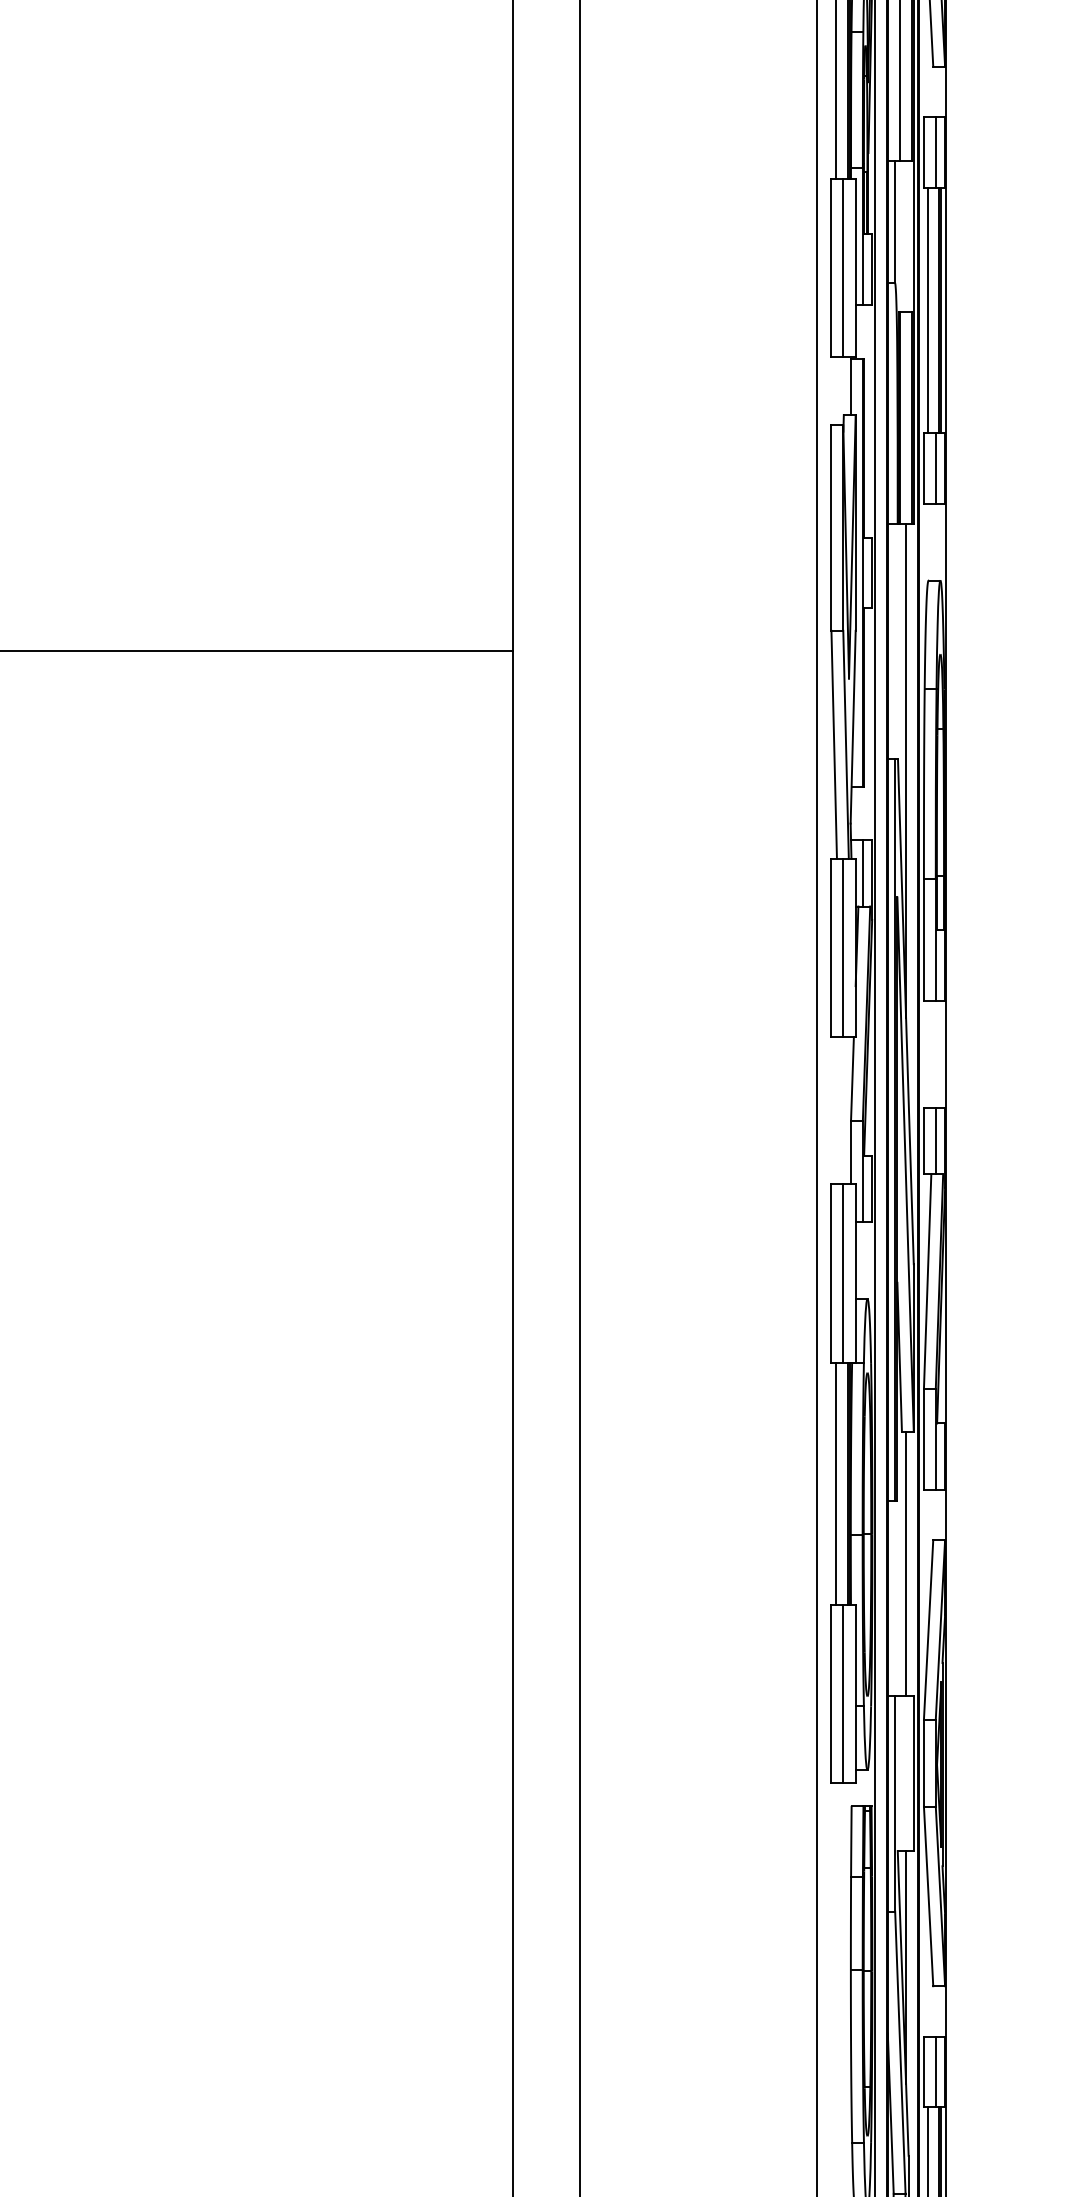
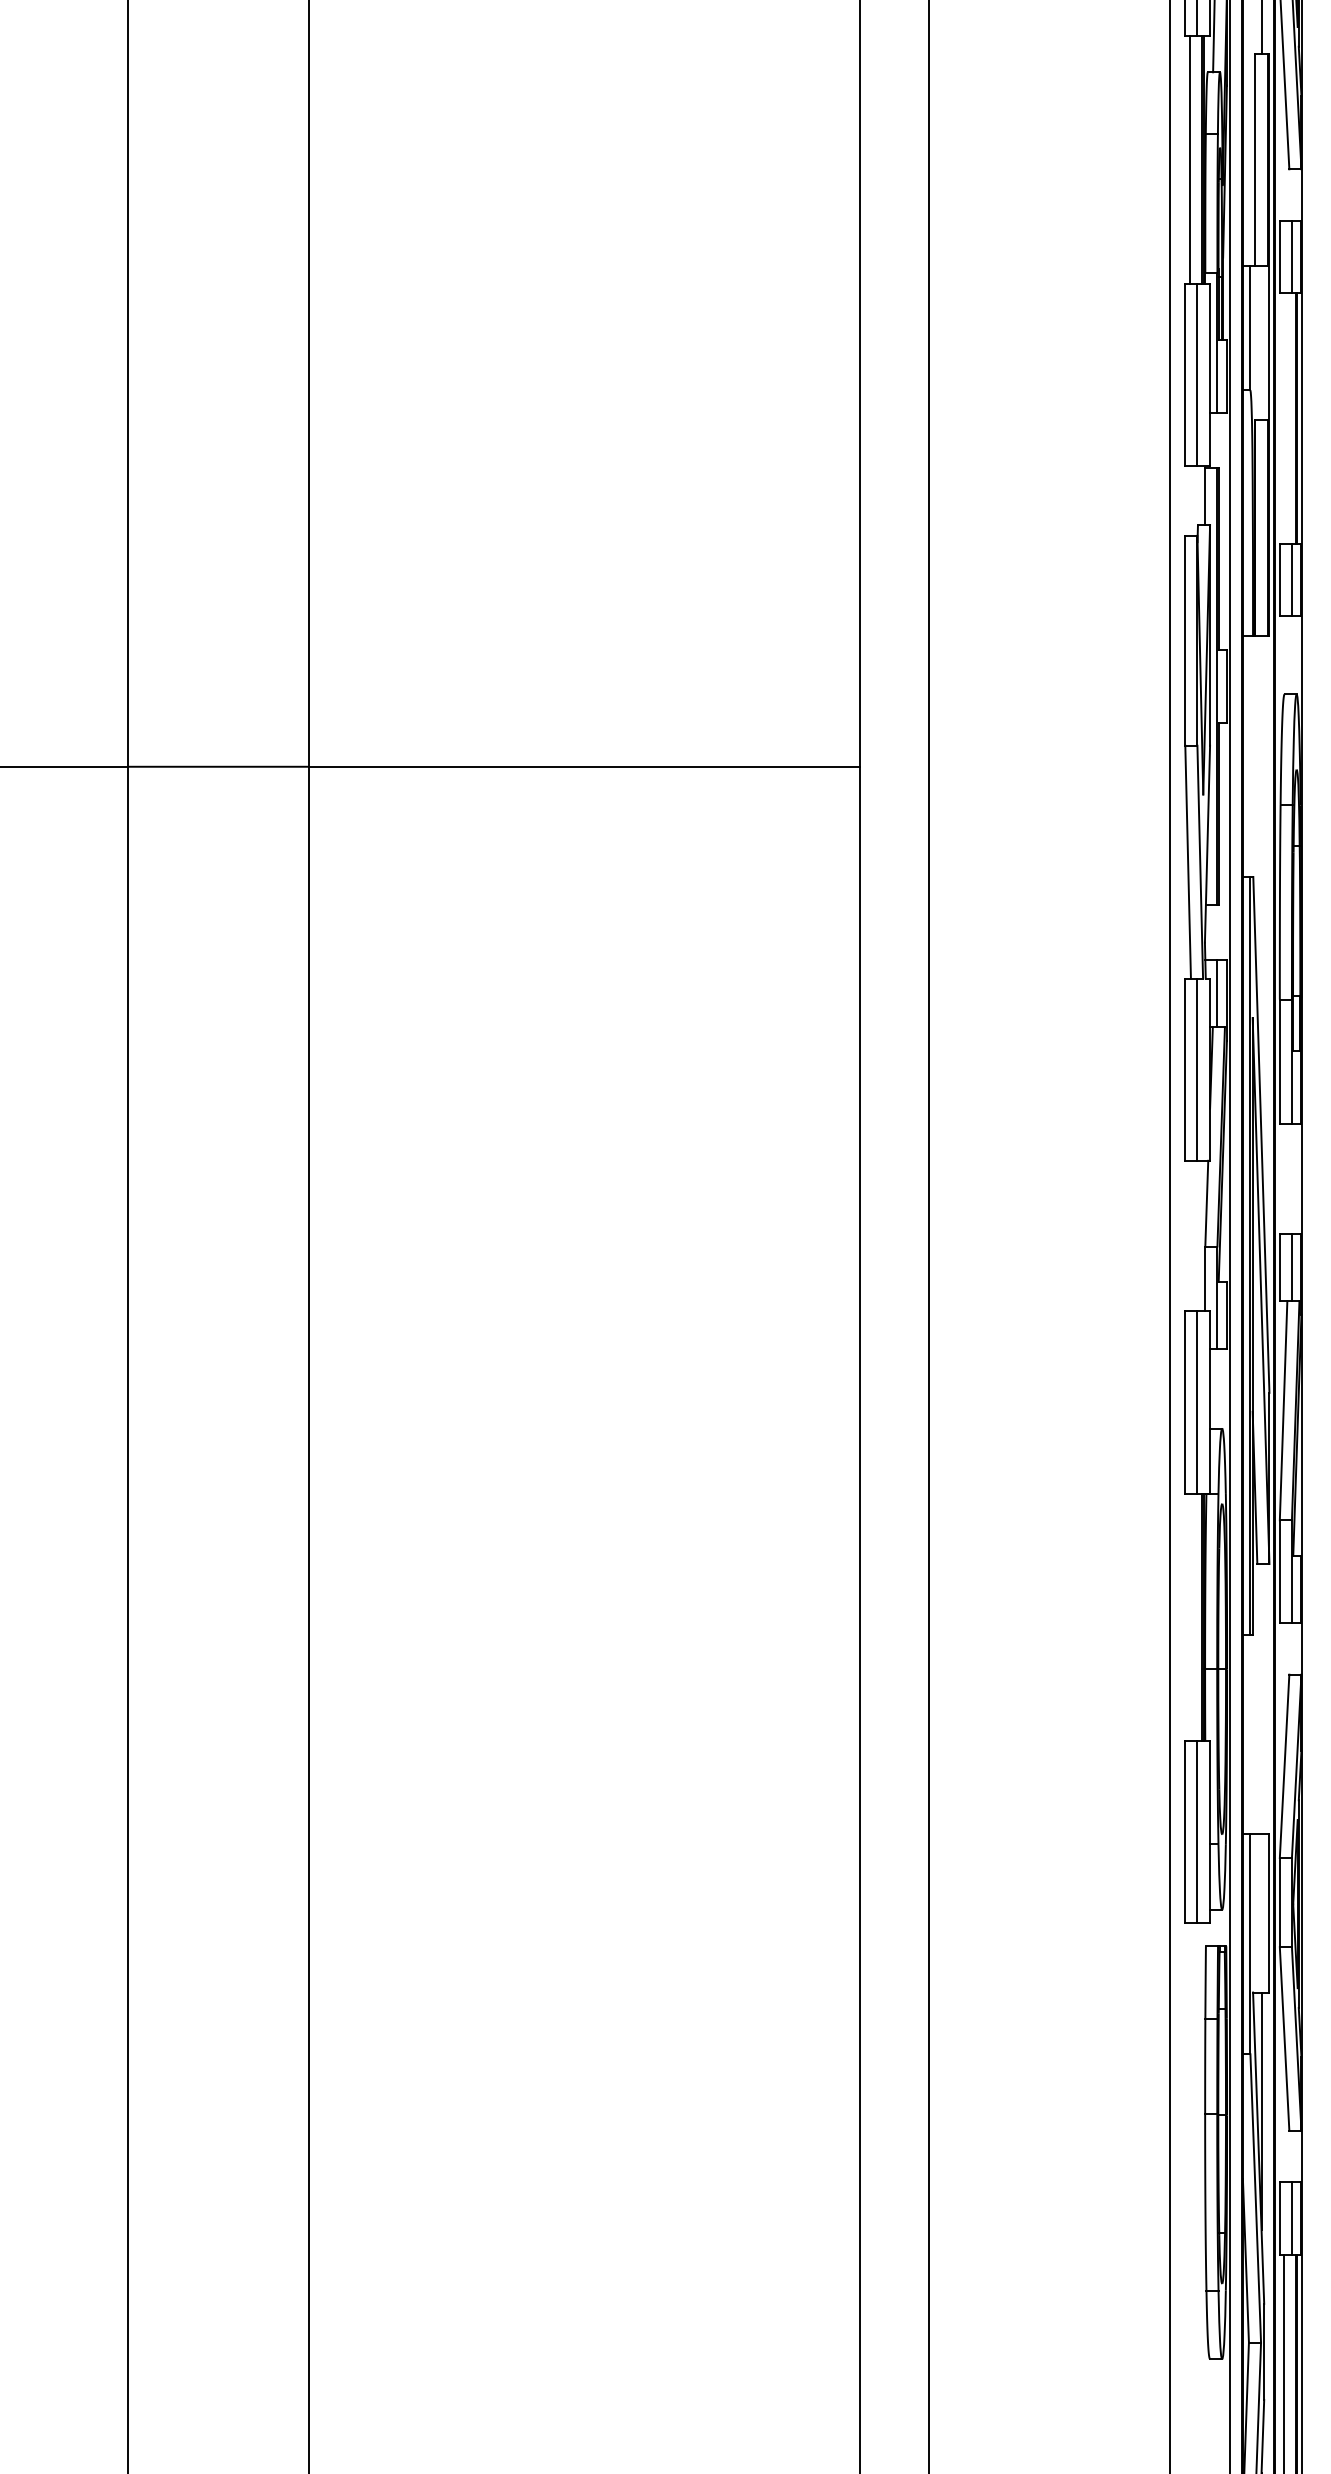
line: (927, 310) -> (1283, 418), removed
line: (906, 770) -> (1261, 888), removed
line: (835, 1484) -> (1189, 1617), removed
line: (906, 1563) -> (1261, 1698), removed

